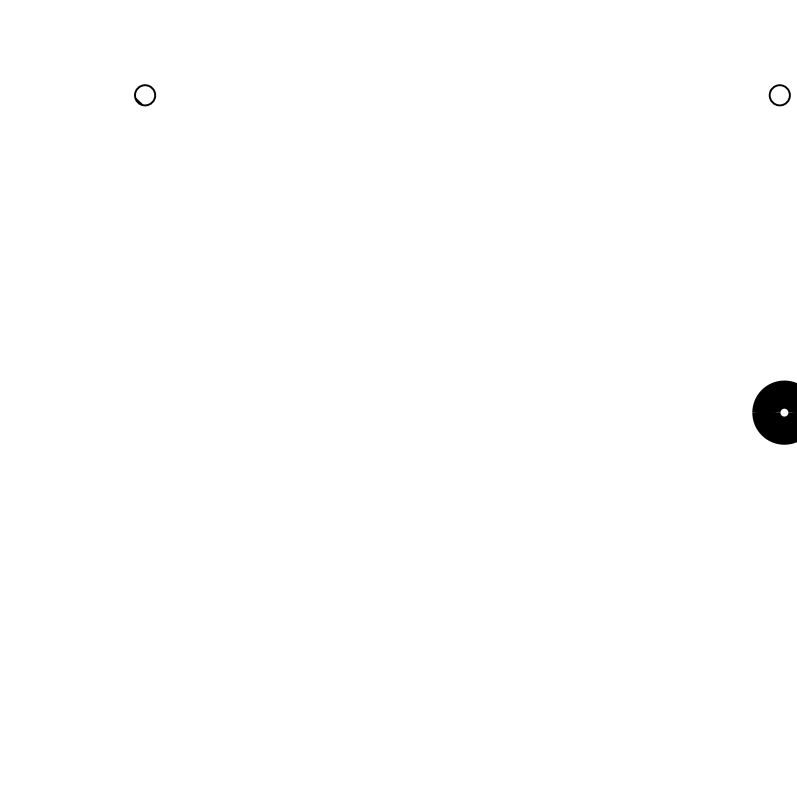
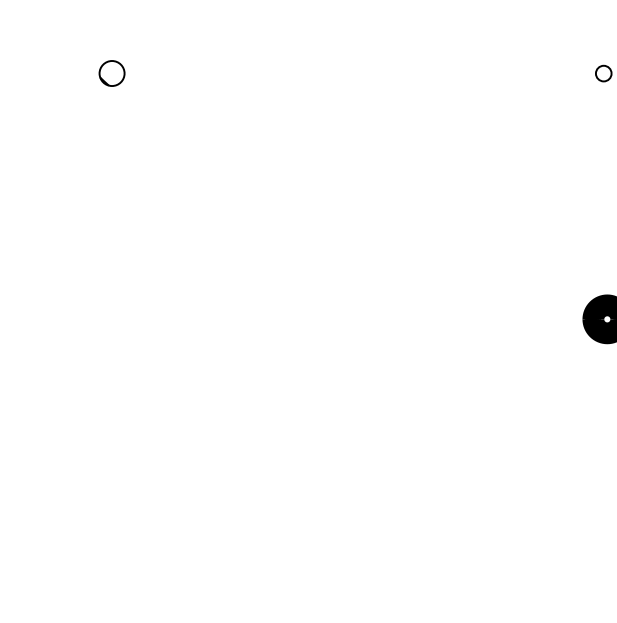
circle: (145, 95) -> (112, 73), size x1.6

